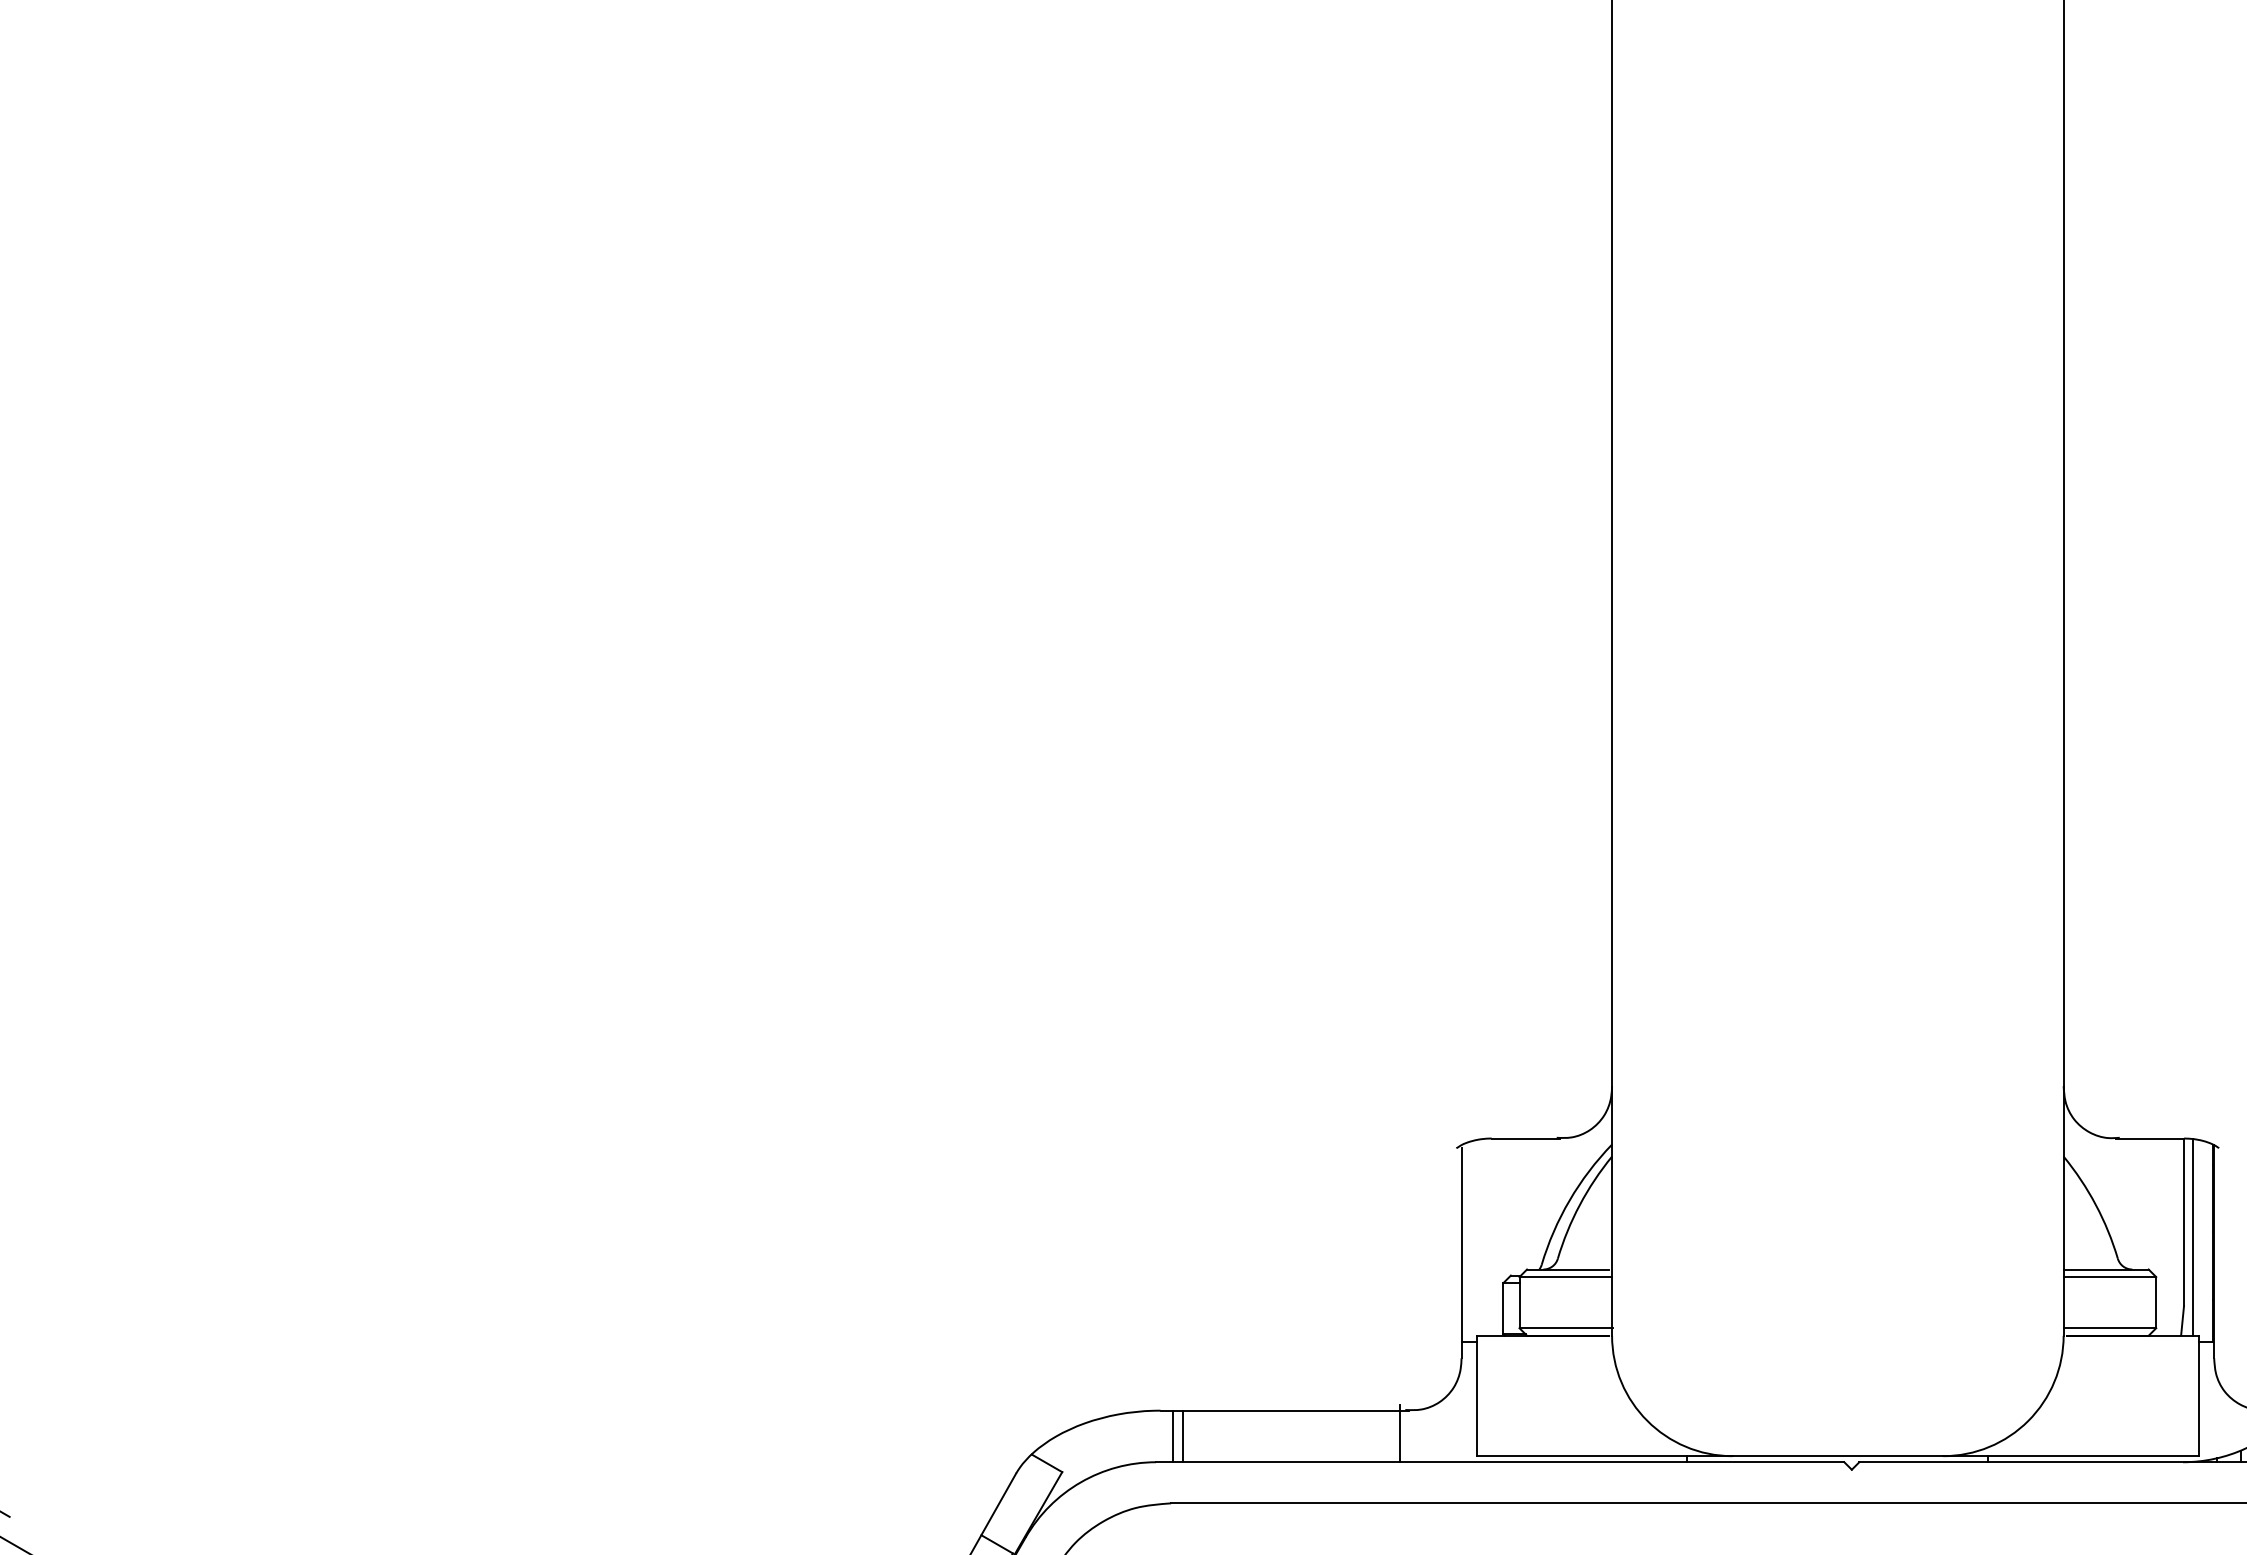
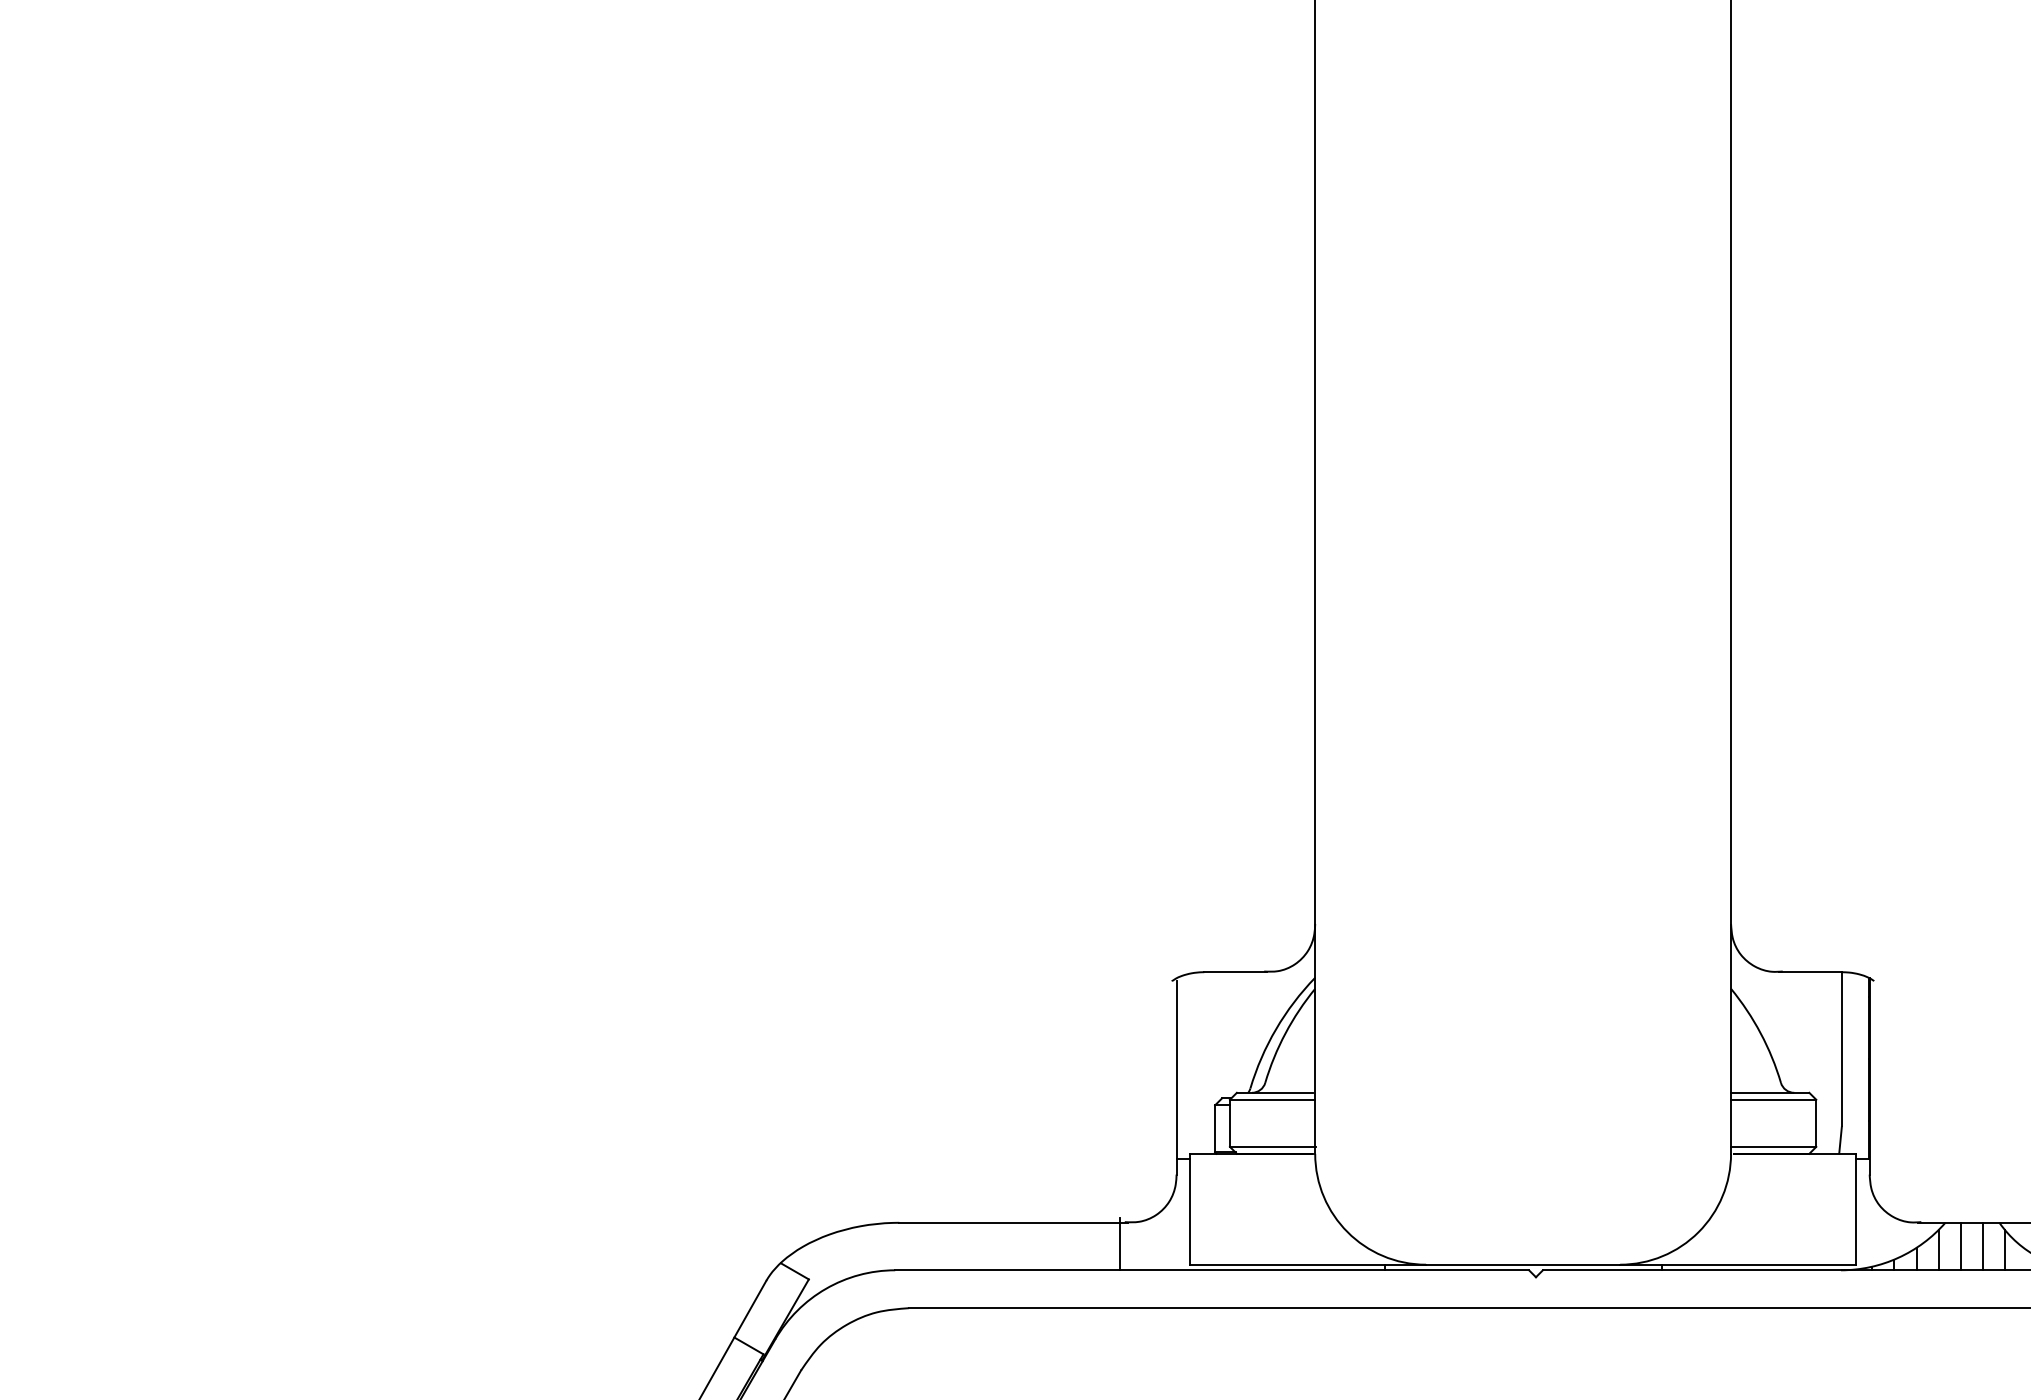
line: (2192, 1237) -> (1849, 1063), removed
line: (1172, 1436) -> (910, 1246), removed
line: (1182, 1436) -> (919, 1246), removed

